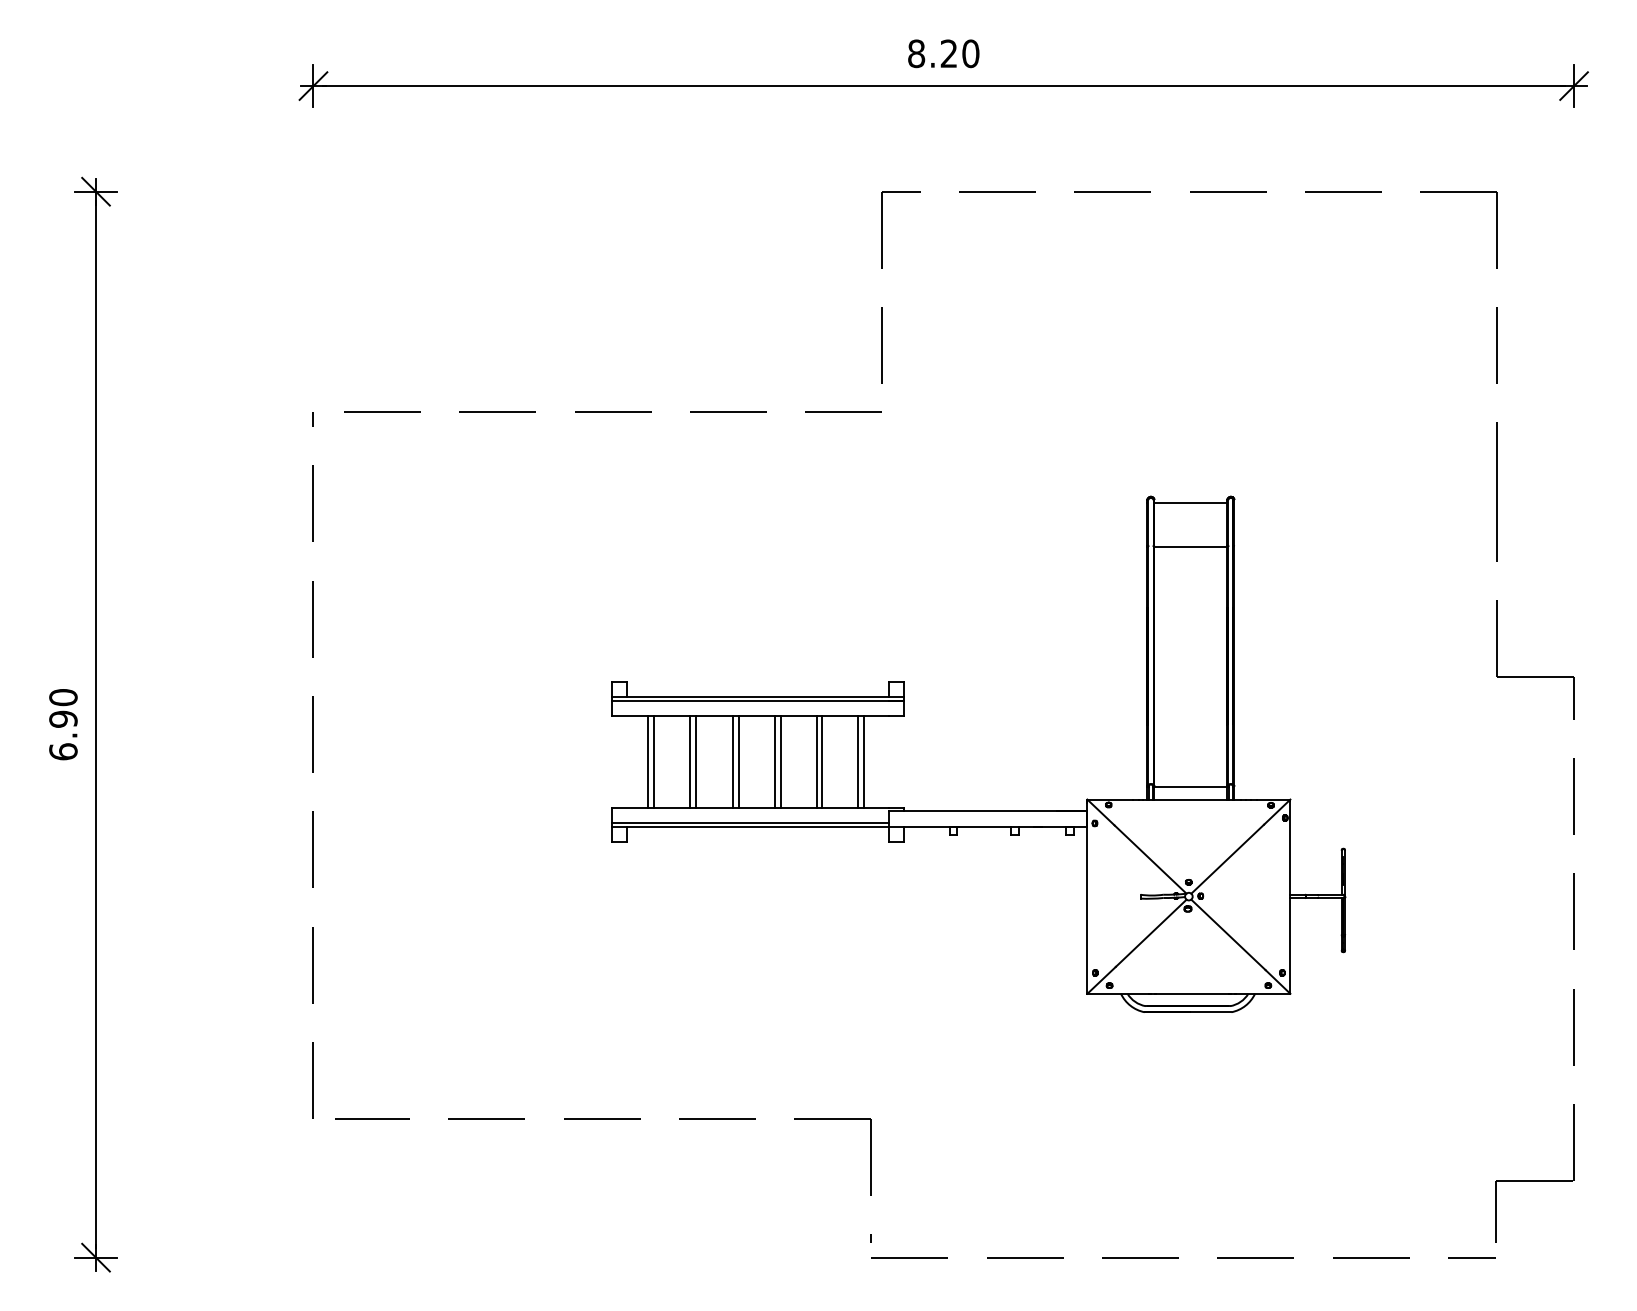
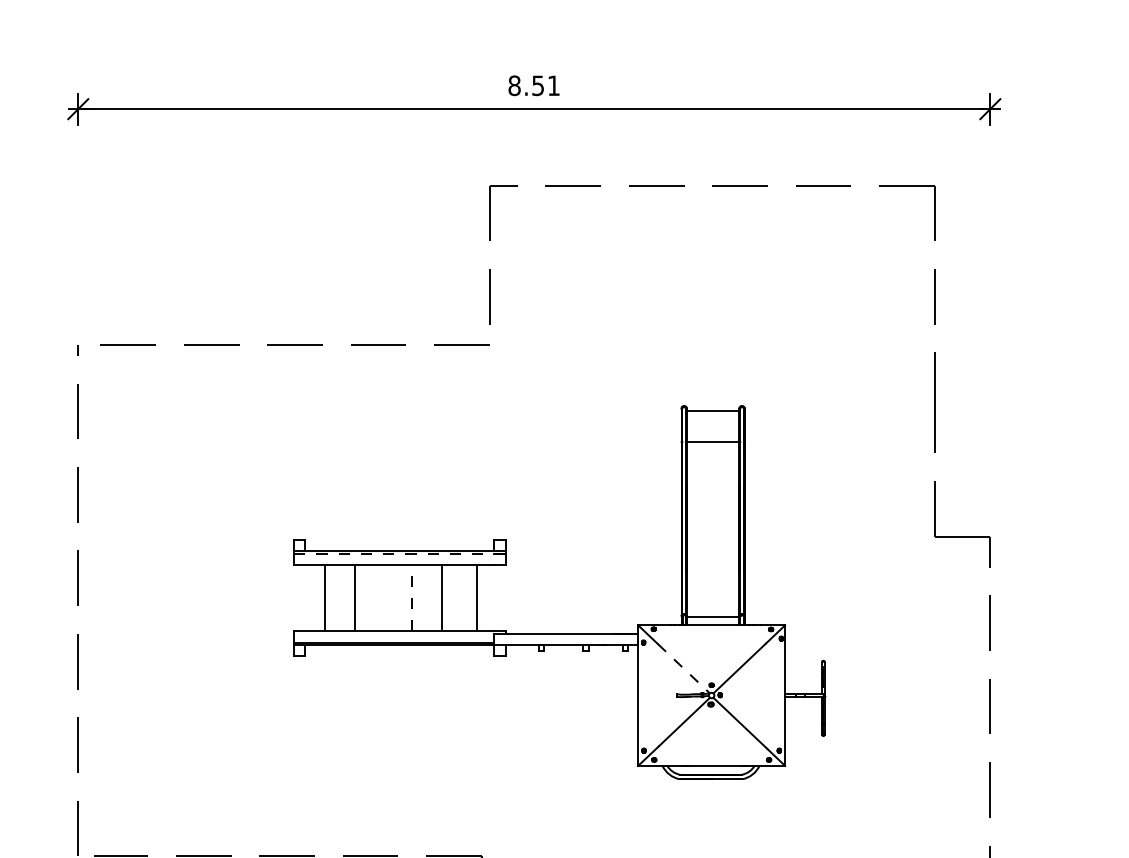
text: (959, 53) -> (545, 85), 8.20 -> 8.51
line: (758, 701) -> (400, 554), solid -> dashed
line: (648, 761) -> (320, 597), removed
line: (689, 761) -> (350, 597), removed
line: (732, 761) -> (381, 597), removed
line: (738, 761) -> (385, 597), removed
line: (780, 761) -> (416, 597), removed
line: (822, 761) -> (446, 597), removed
line: (858, 761) -> (472, 597), removed
line: (775, 762) -> (412, 598), solid -> dashed
line: (1150, 859) -> (683, 668), solid -> dashed

